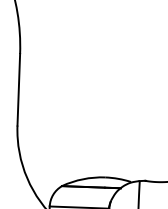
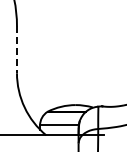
line: (18, 90) -> (16, 50), solid -> dashed

